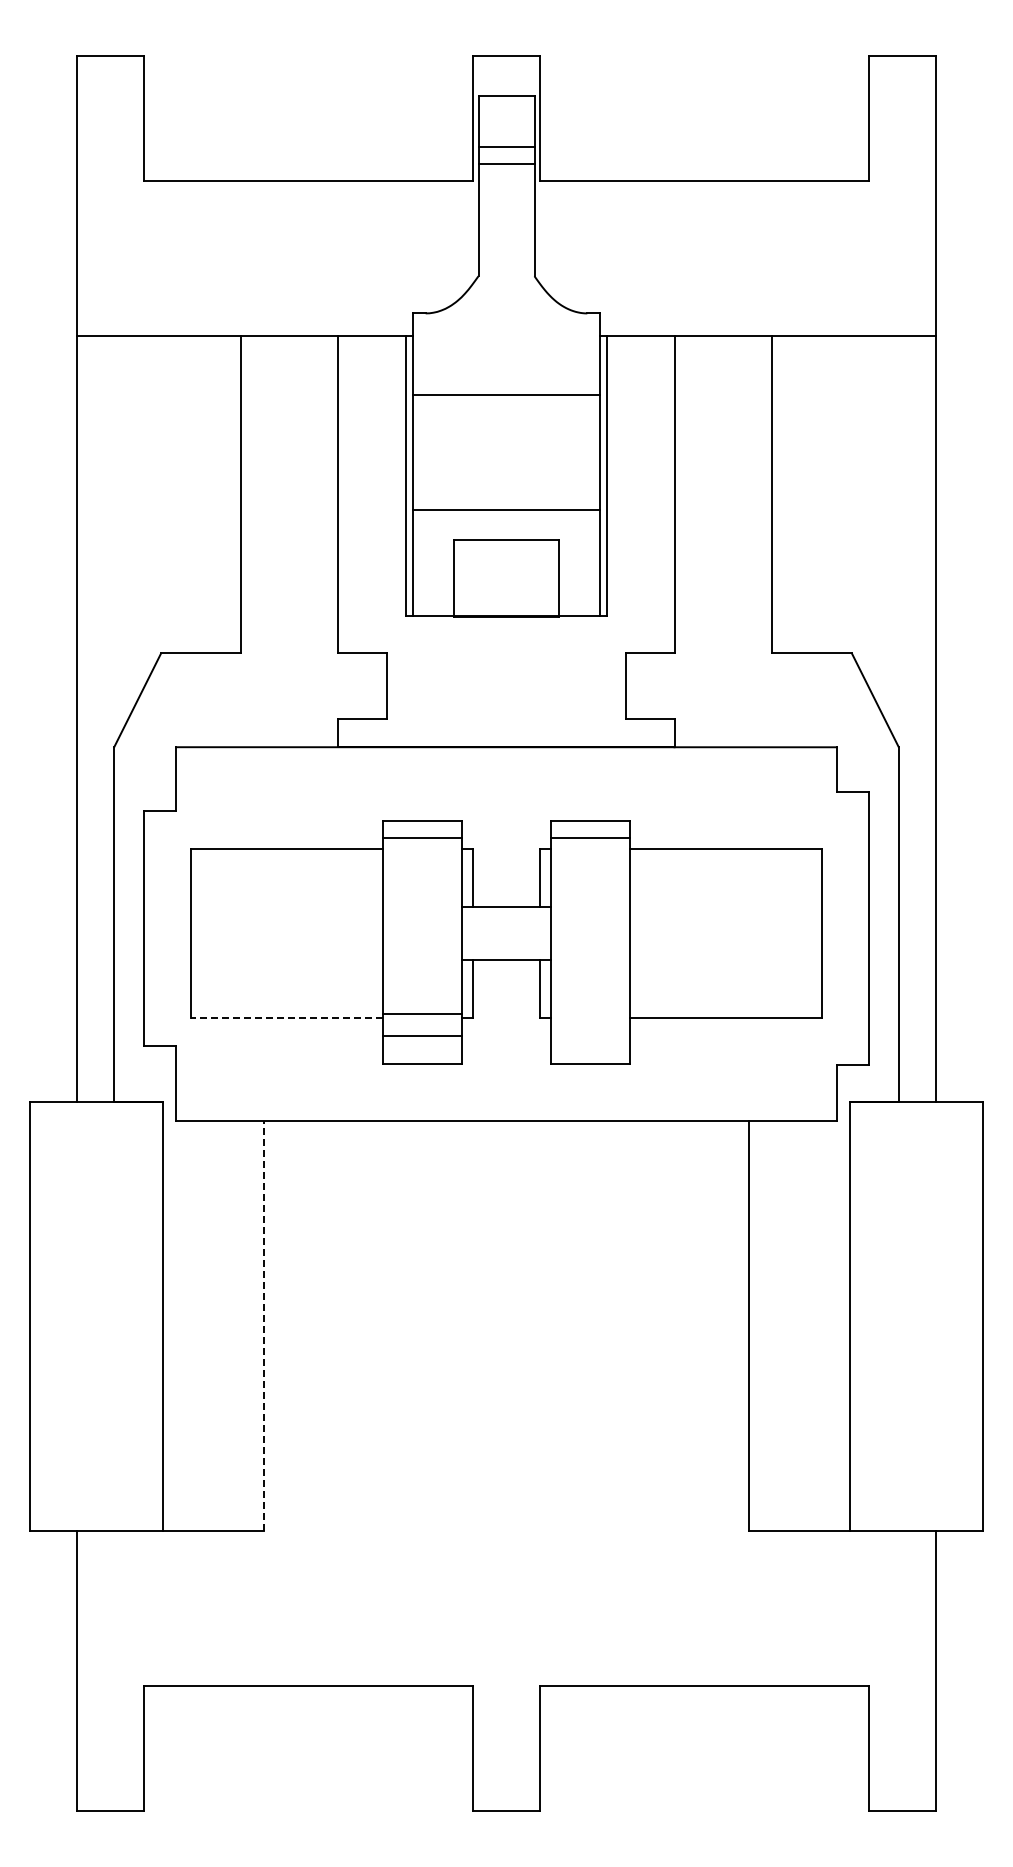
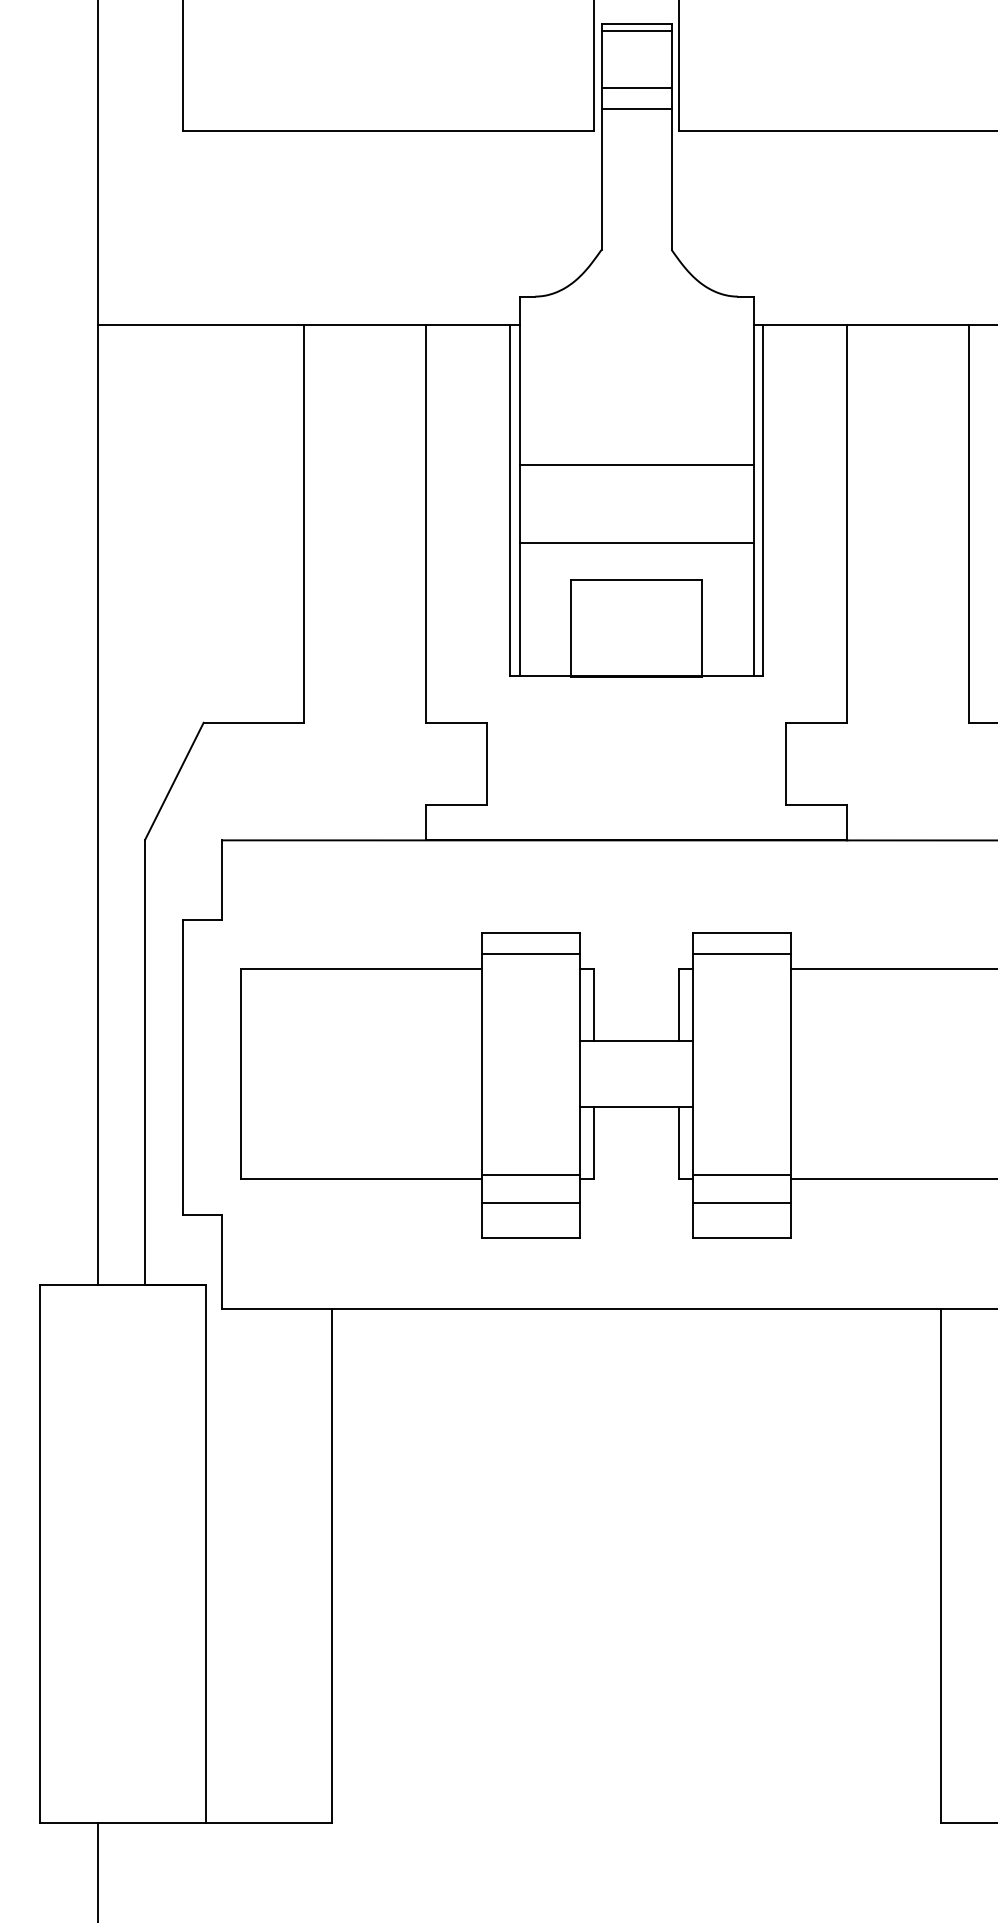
line: (506, 101) -> (636, 30), added
line: (506, 395) -> (636, 465), moved
line: (590, 1013) -> (741, 1174), added
line: (286, 1017) -> (360, 1179), dashed -> solid
line: (590, 1036) -> (741, 1202), added
line: (263, 1325) -> (331, 1565), dashed -> solid

